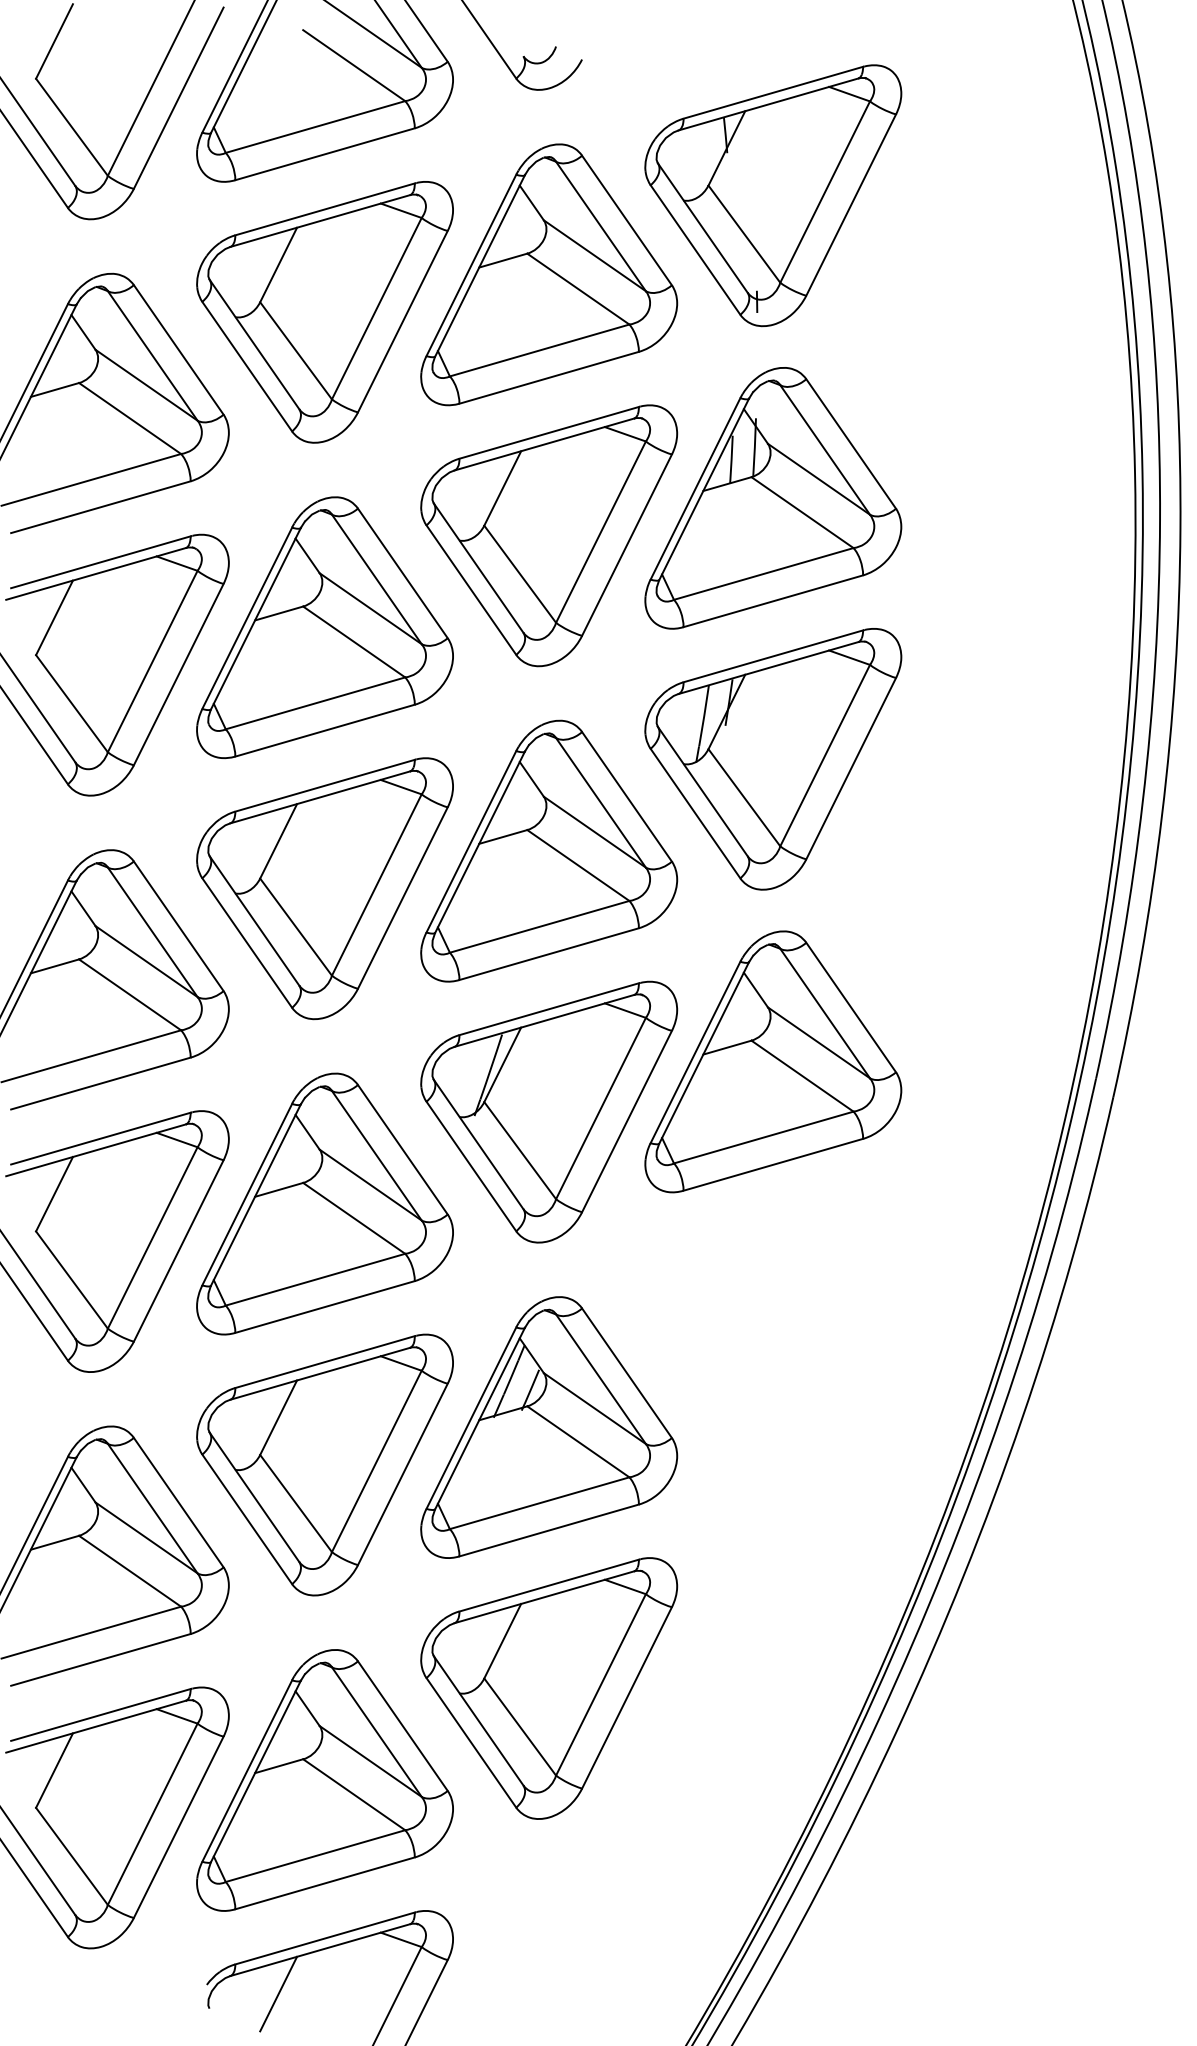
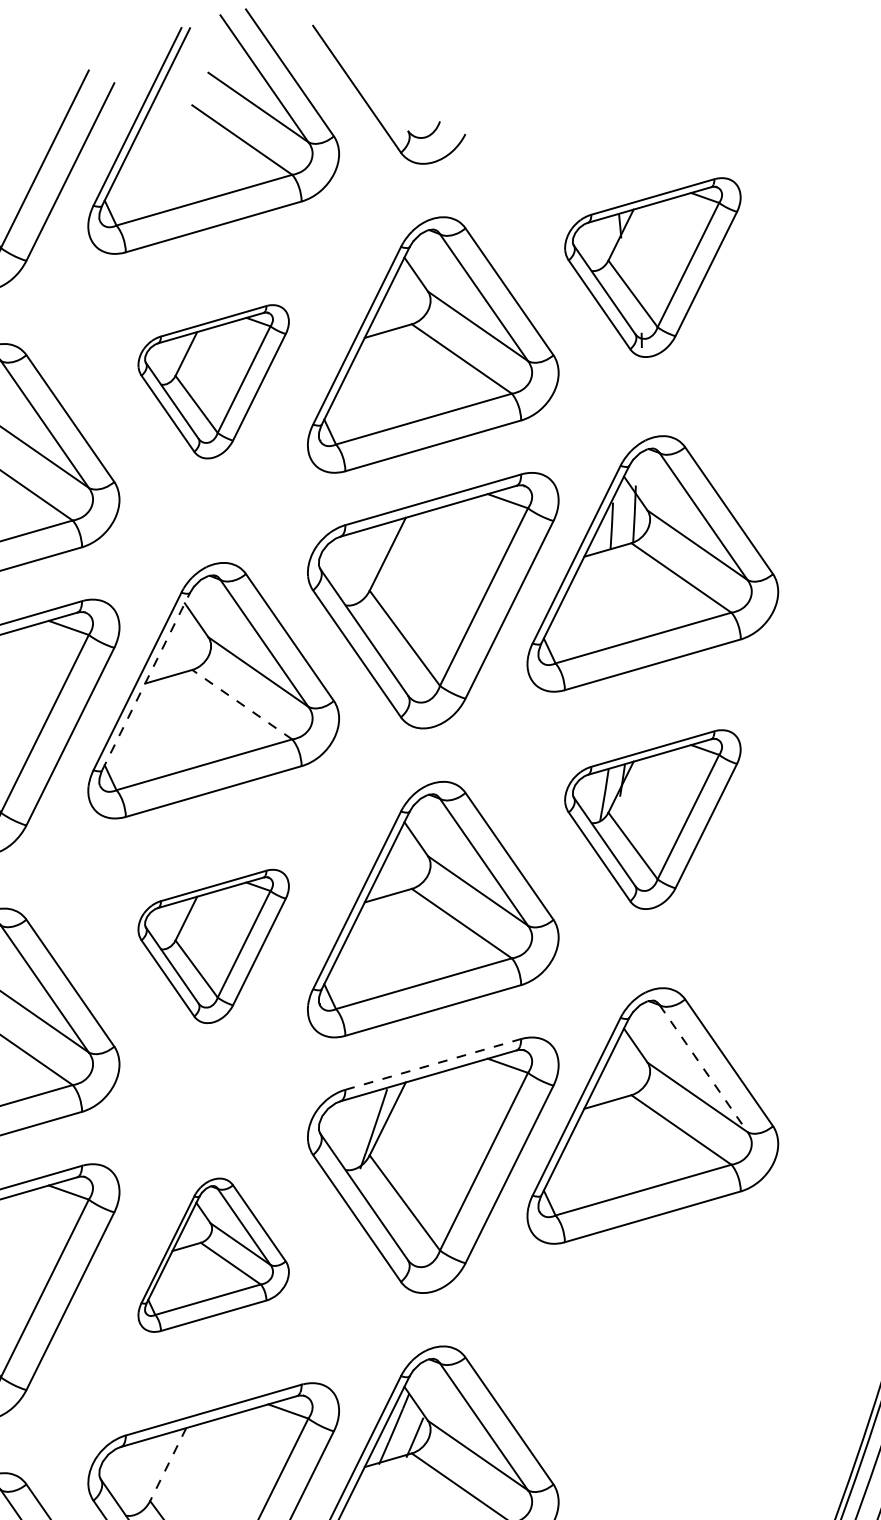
part: (773, 195) -> (653, 267), size x0.7
part: (324, 312) -> (213, 381), size x0.6
line: (256, 618) -> (146, 681), solid -> dashed
line: (353, 641) -> (241, 704), solid -> dashed
part: (773, 759) -> (653, 819), size x0.7
part: (324, 888) -> (213, 946), size x0.6
line: (549, 1009) -> (433, 1064), solid -> dashed
line: (825, 1013) -> (703, 1068), solid -> dashed
part: (324, 1203) -> (213, 1254), size x0.6
line: (278, 1417) -> (168, 1464), solid -> dashed

